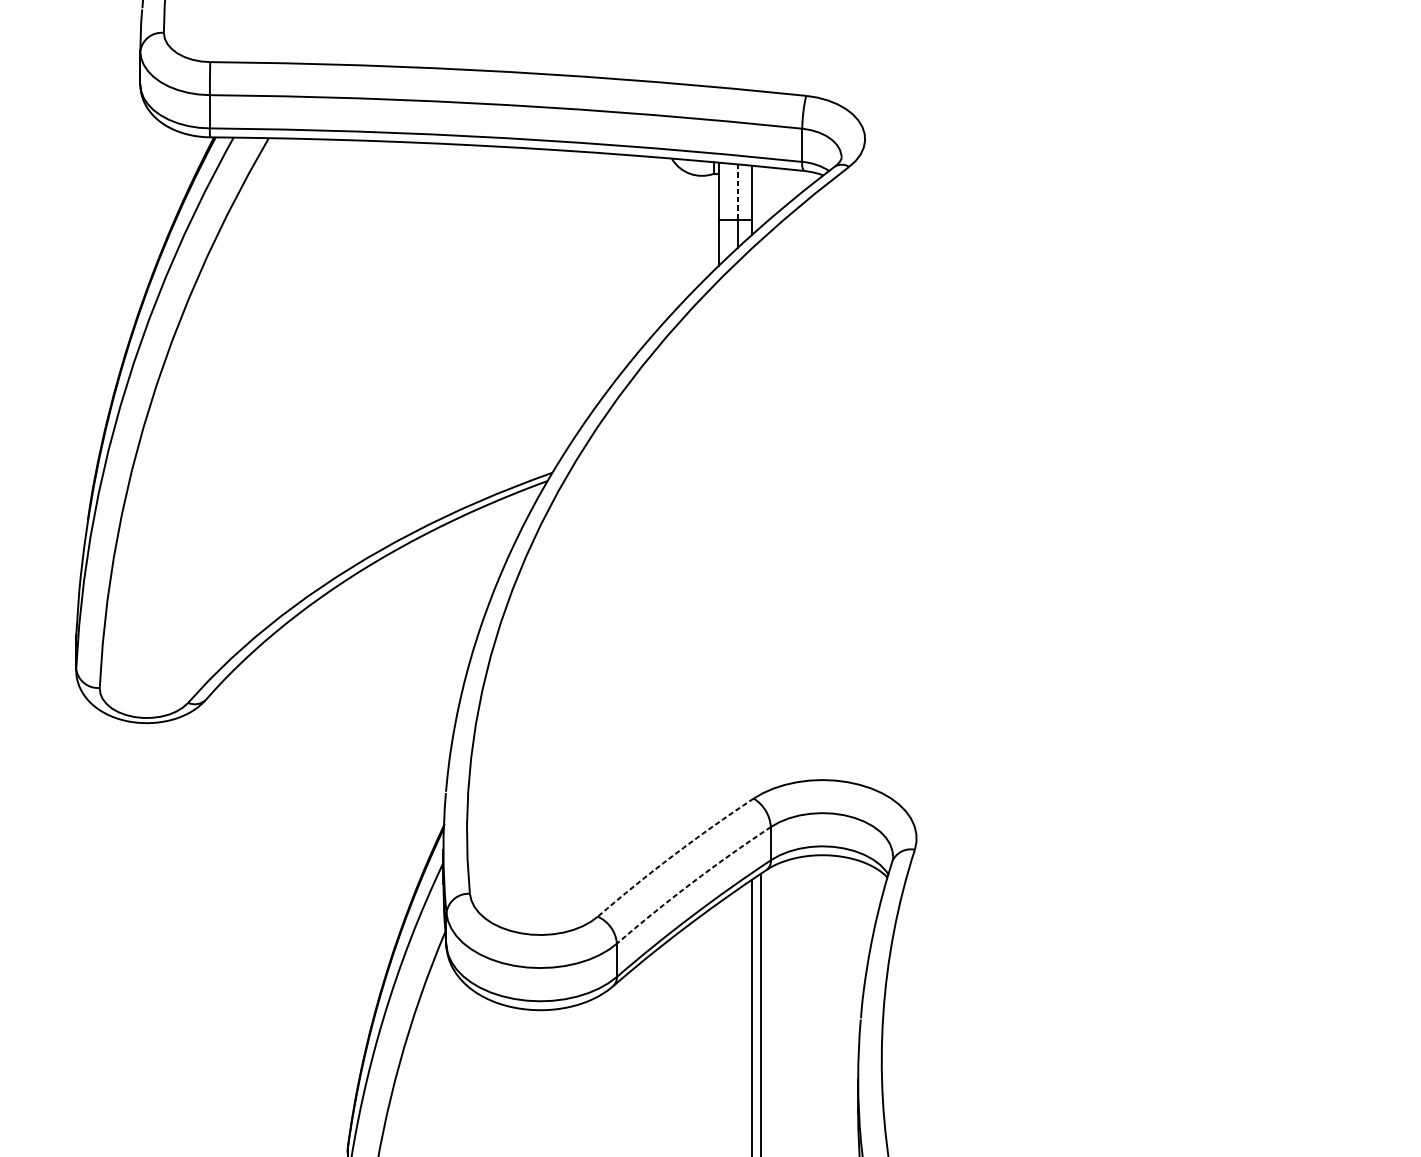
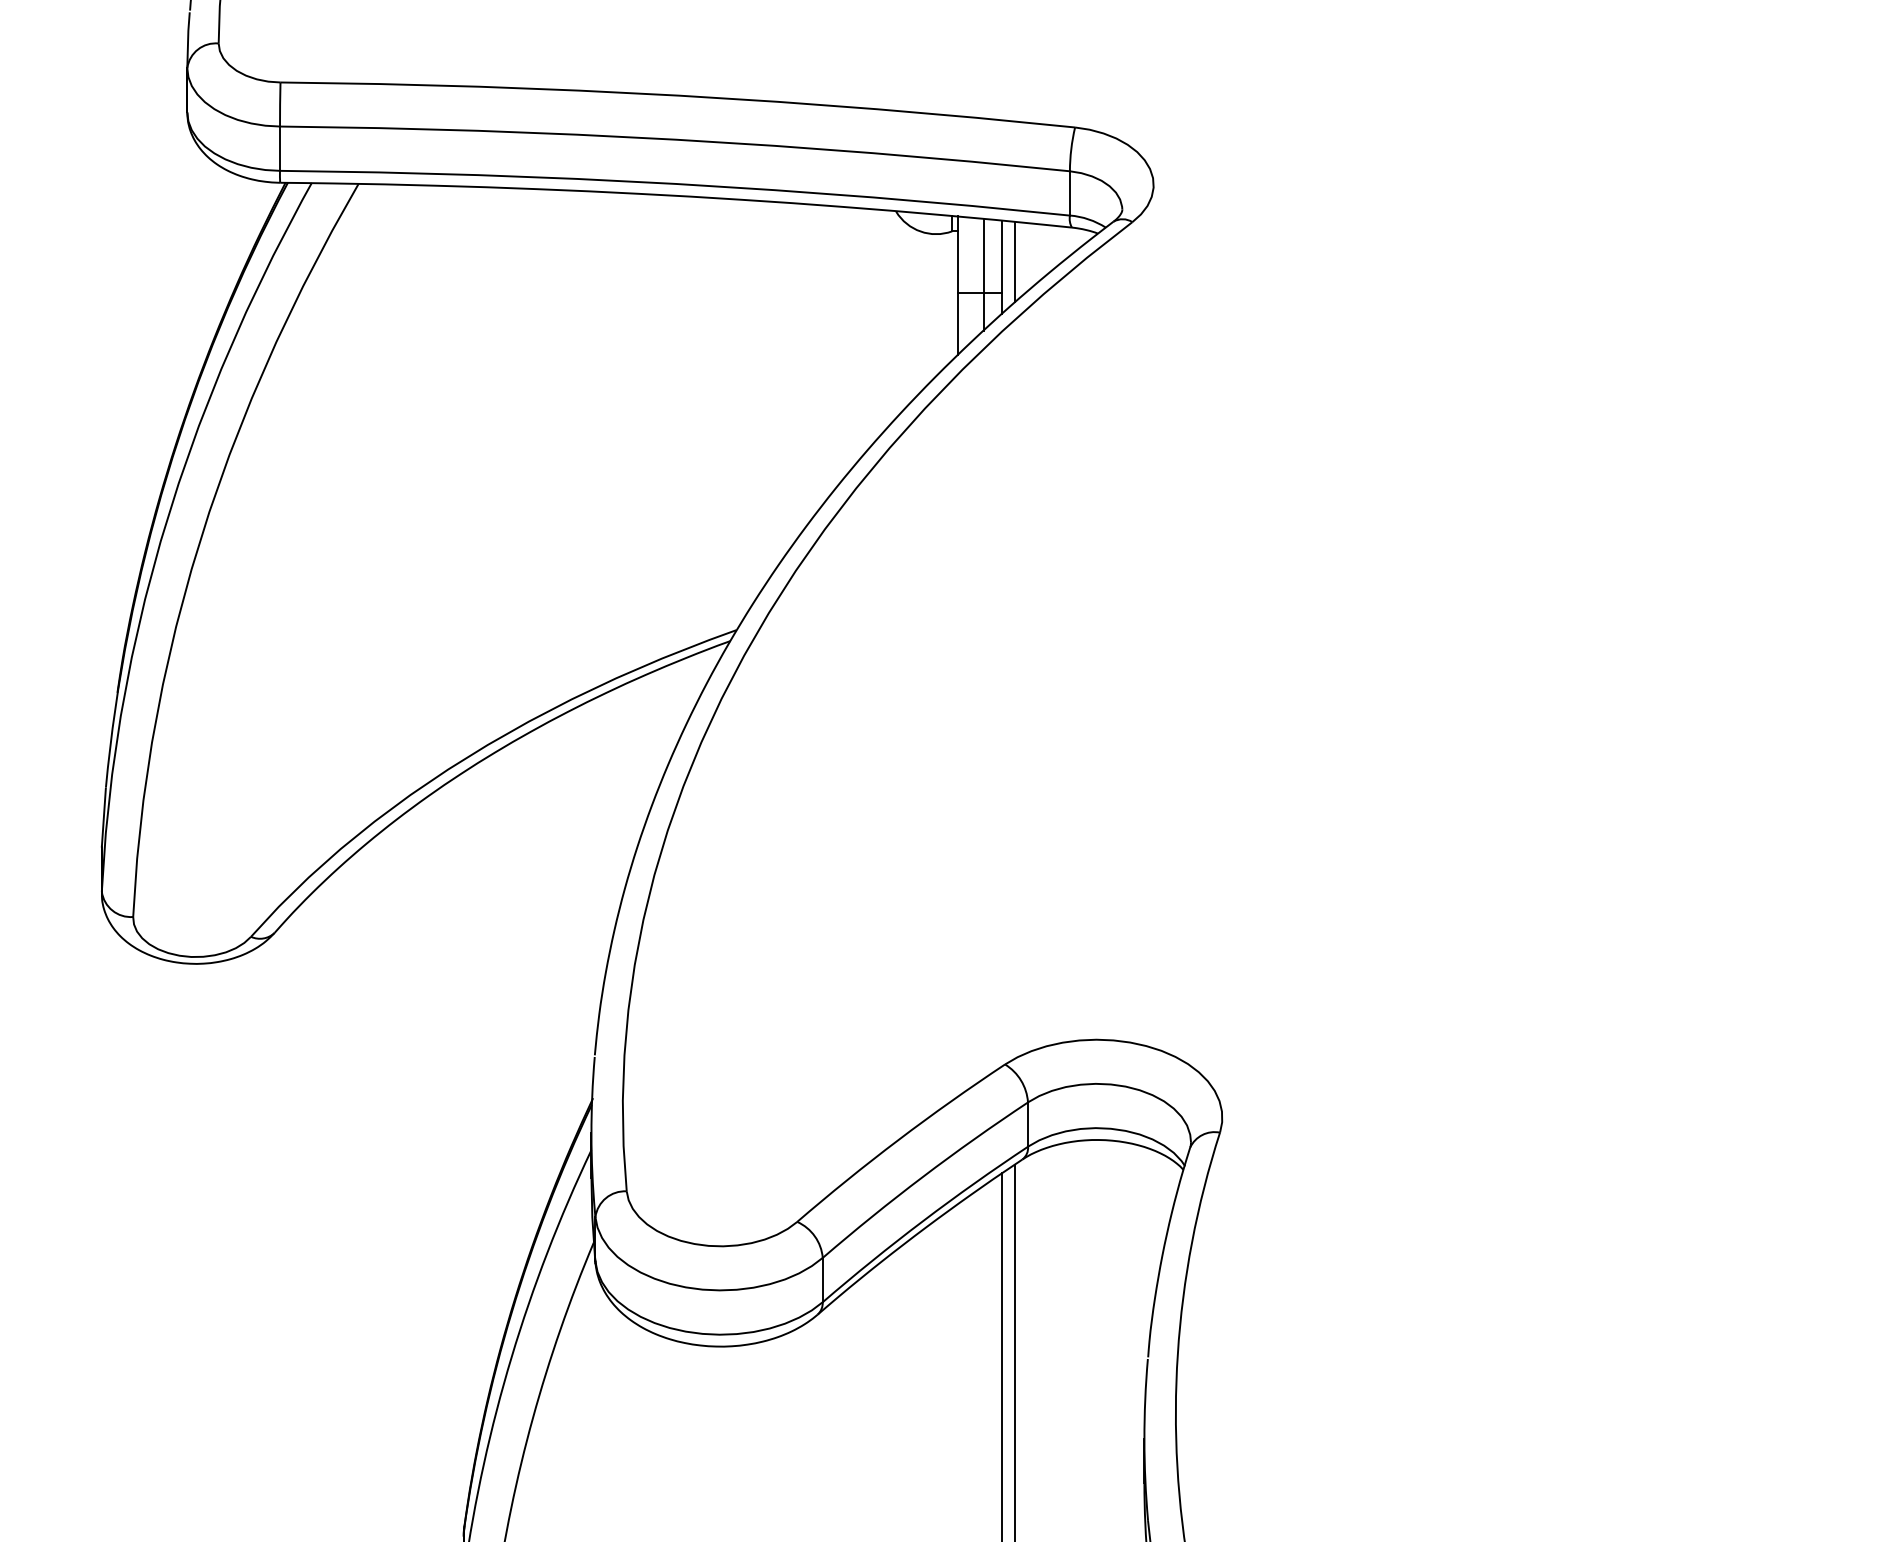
line: (737, 192) -> (983, 256), dashed -> solid
line: (760, 197) -> (1014, 262), added
arc: (673, 854) -> (898, 1139), dashed -> solid
arc: (691, 882) -> (922, 1176), dashed -> solid

